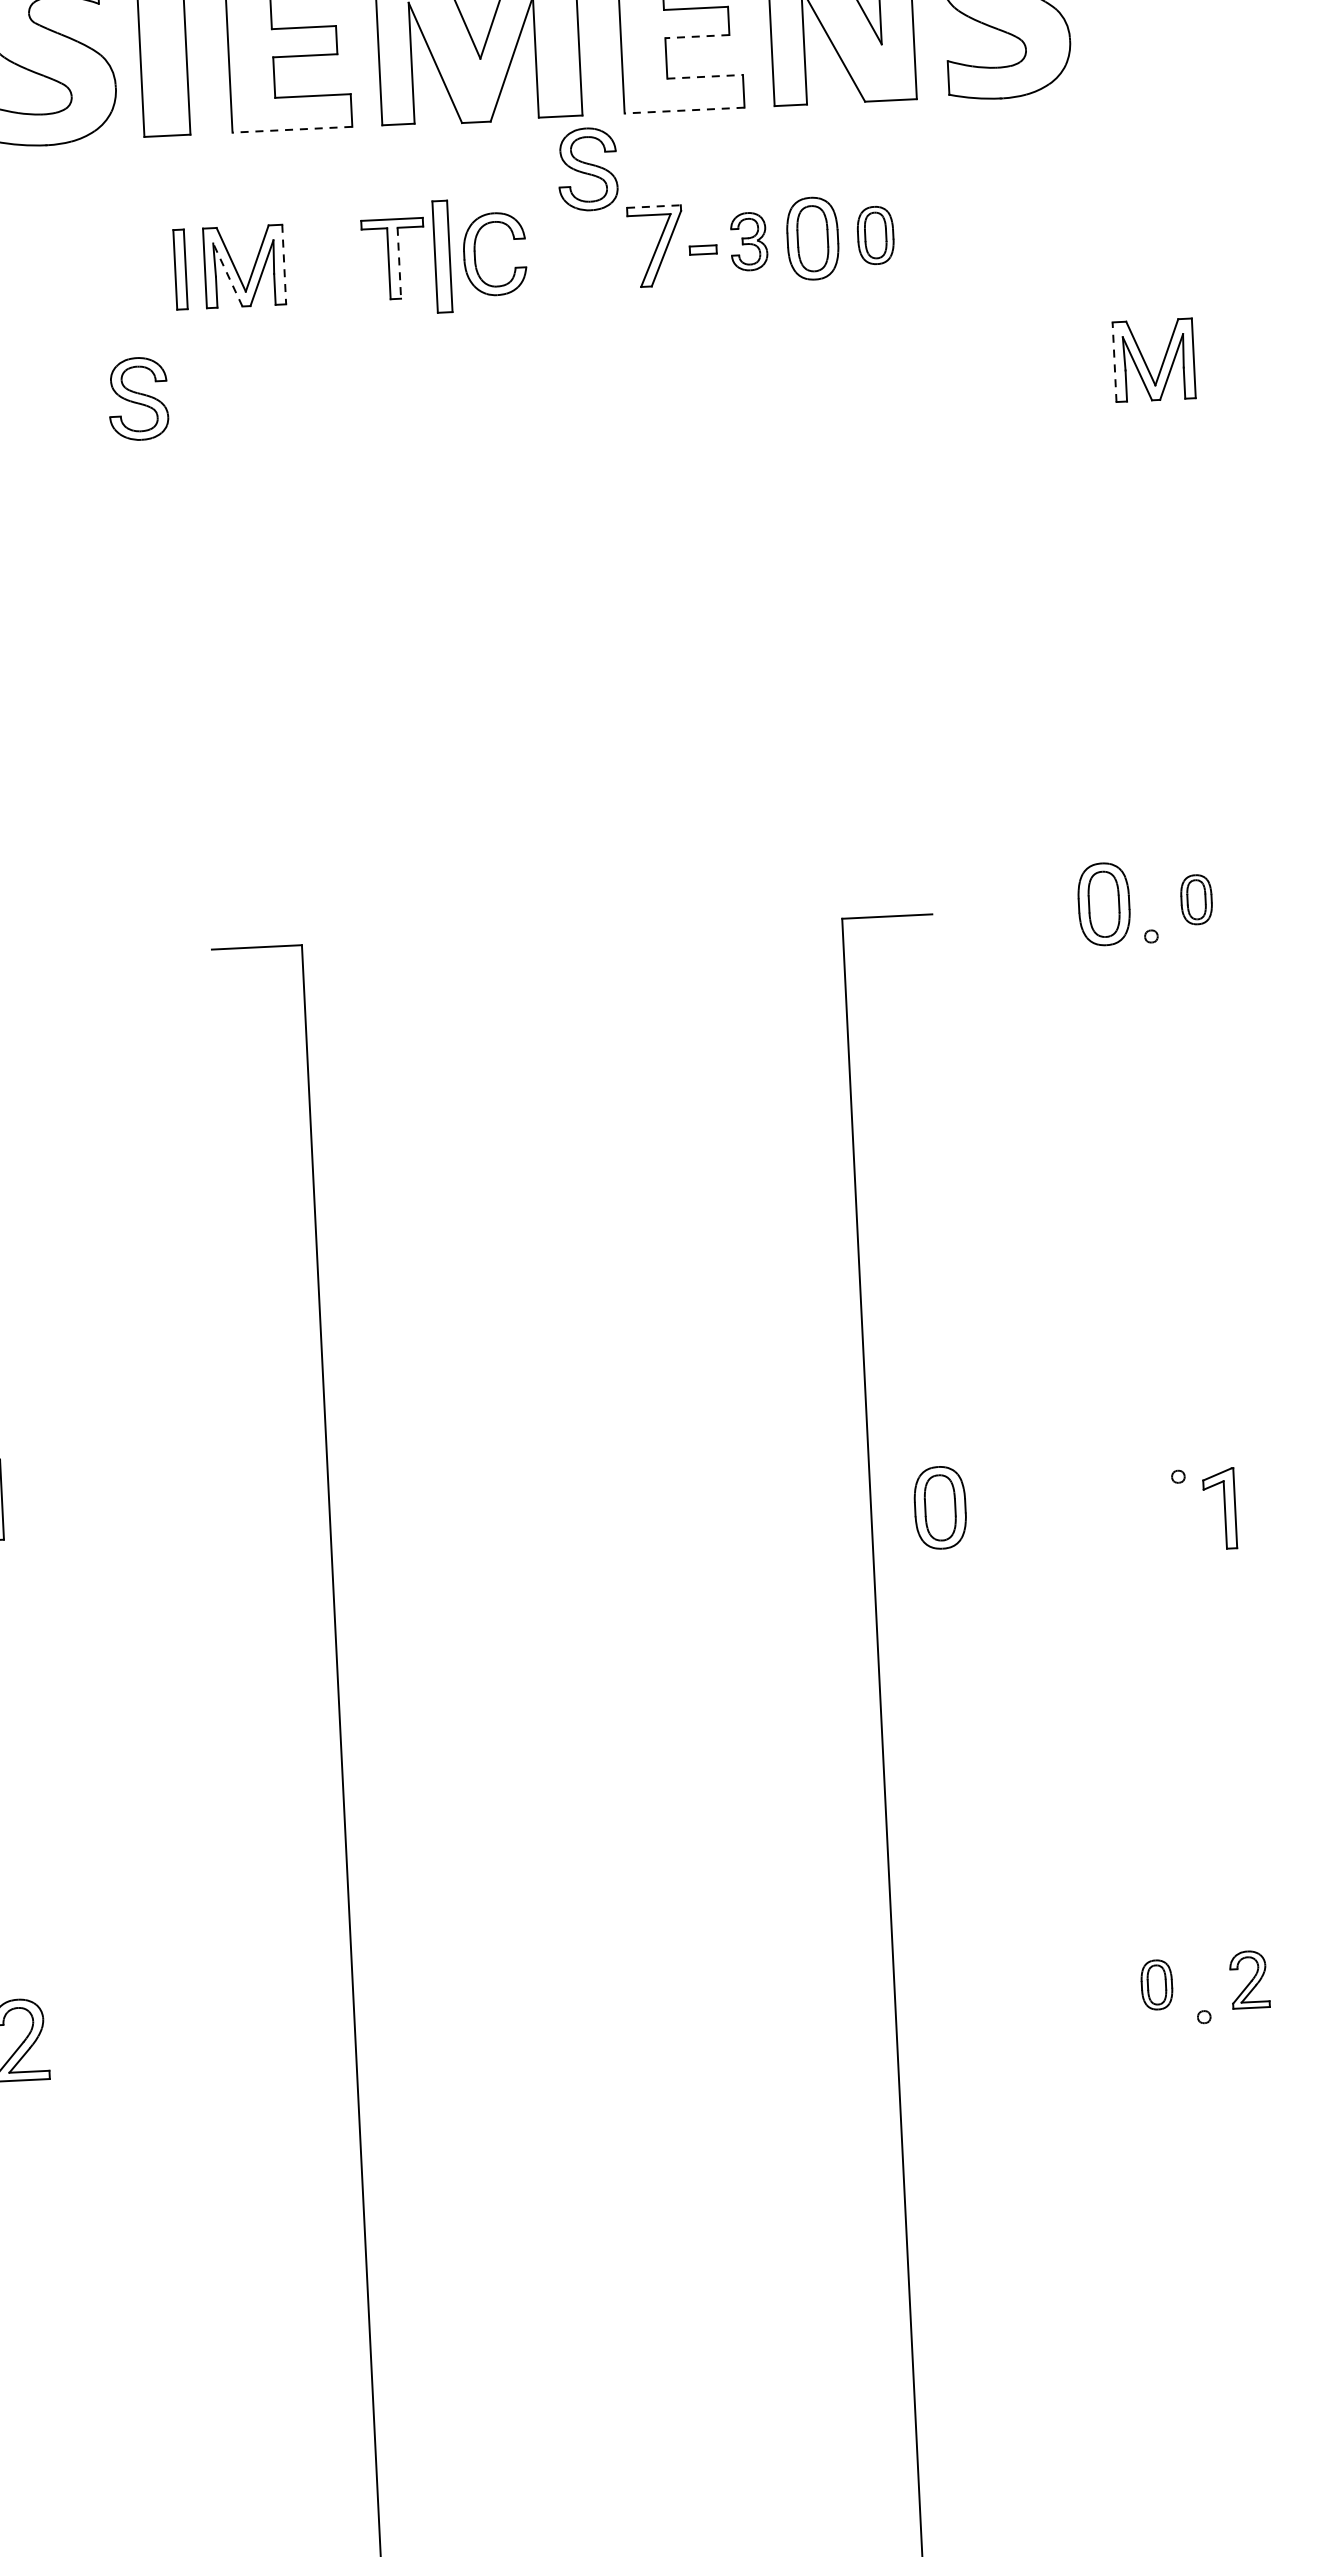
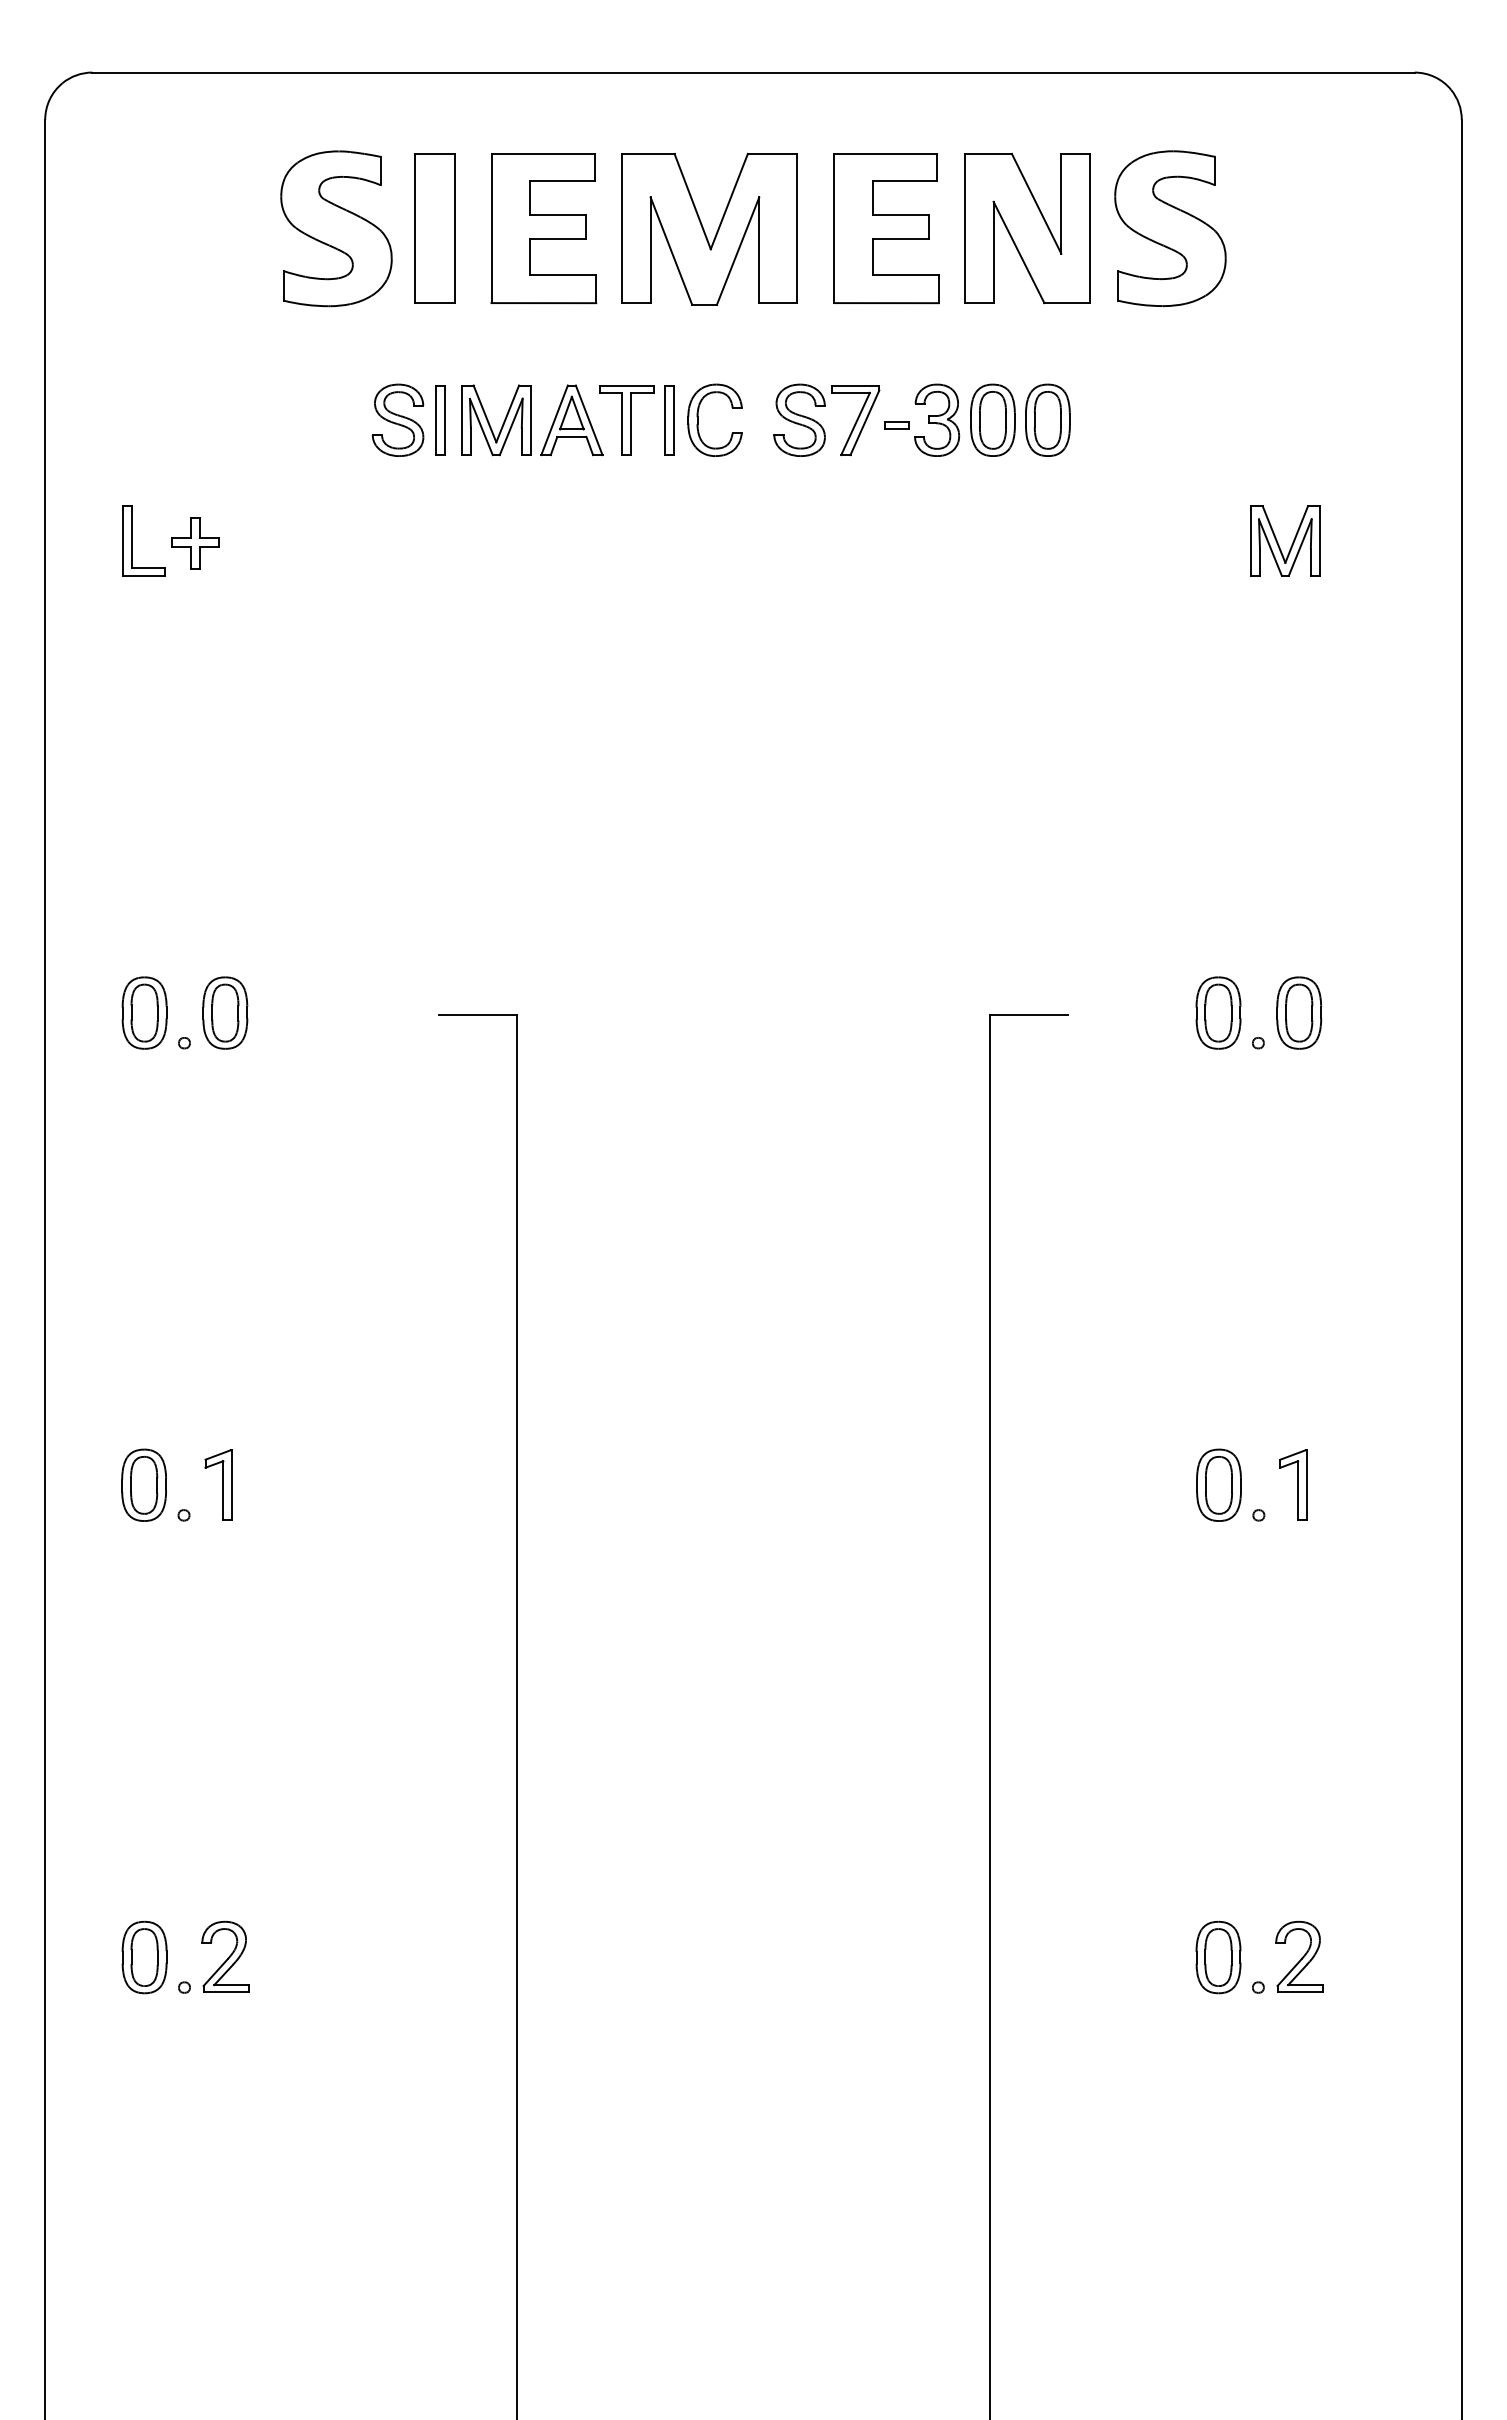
line: (696, 36) -> (900, 239), dashed -> solid
line: (705, 76) -> (906, 274), dashed -> solid
line: (684, 110) -> (886, 303), dashed -> solid
line: (292, 130) -> (543, 303), dashed -> solid
part: (587, 168) -> (799, 419), moved
line: (654, 206) -> (856, 385), dashed -> solid
part: (875, 234) -> (1047, 419), size x1.43
part: (749, 240) -> (937, 419), size x1.43
part: (442, 256) -> (669, 420), size x0.71
part: (330, 262) -> (571, 420), added
line: (399, 263) -> (631, 424), dashed -> solid
line: (283, 264) -> (530, 420), dashed -> solid
line: (227, 274) -> (481, 426), dashed -> solid
line: (1114, 361) -> (1250, 540), dashed -> solid
part: (137, 398) -> (397, 419), moved
part: (1196, 899) -> (1299, 1012), size x1.67
part: (939, 1506) -> (1218, 1484), moved
part: (1219, 1508) -> (1293, 1484), moved
part: (1249, 1979) -> (1299, 1956), size x1.43
part: (1156, 1984) -> (1218, 1957), size x1.67

